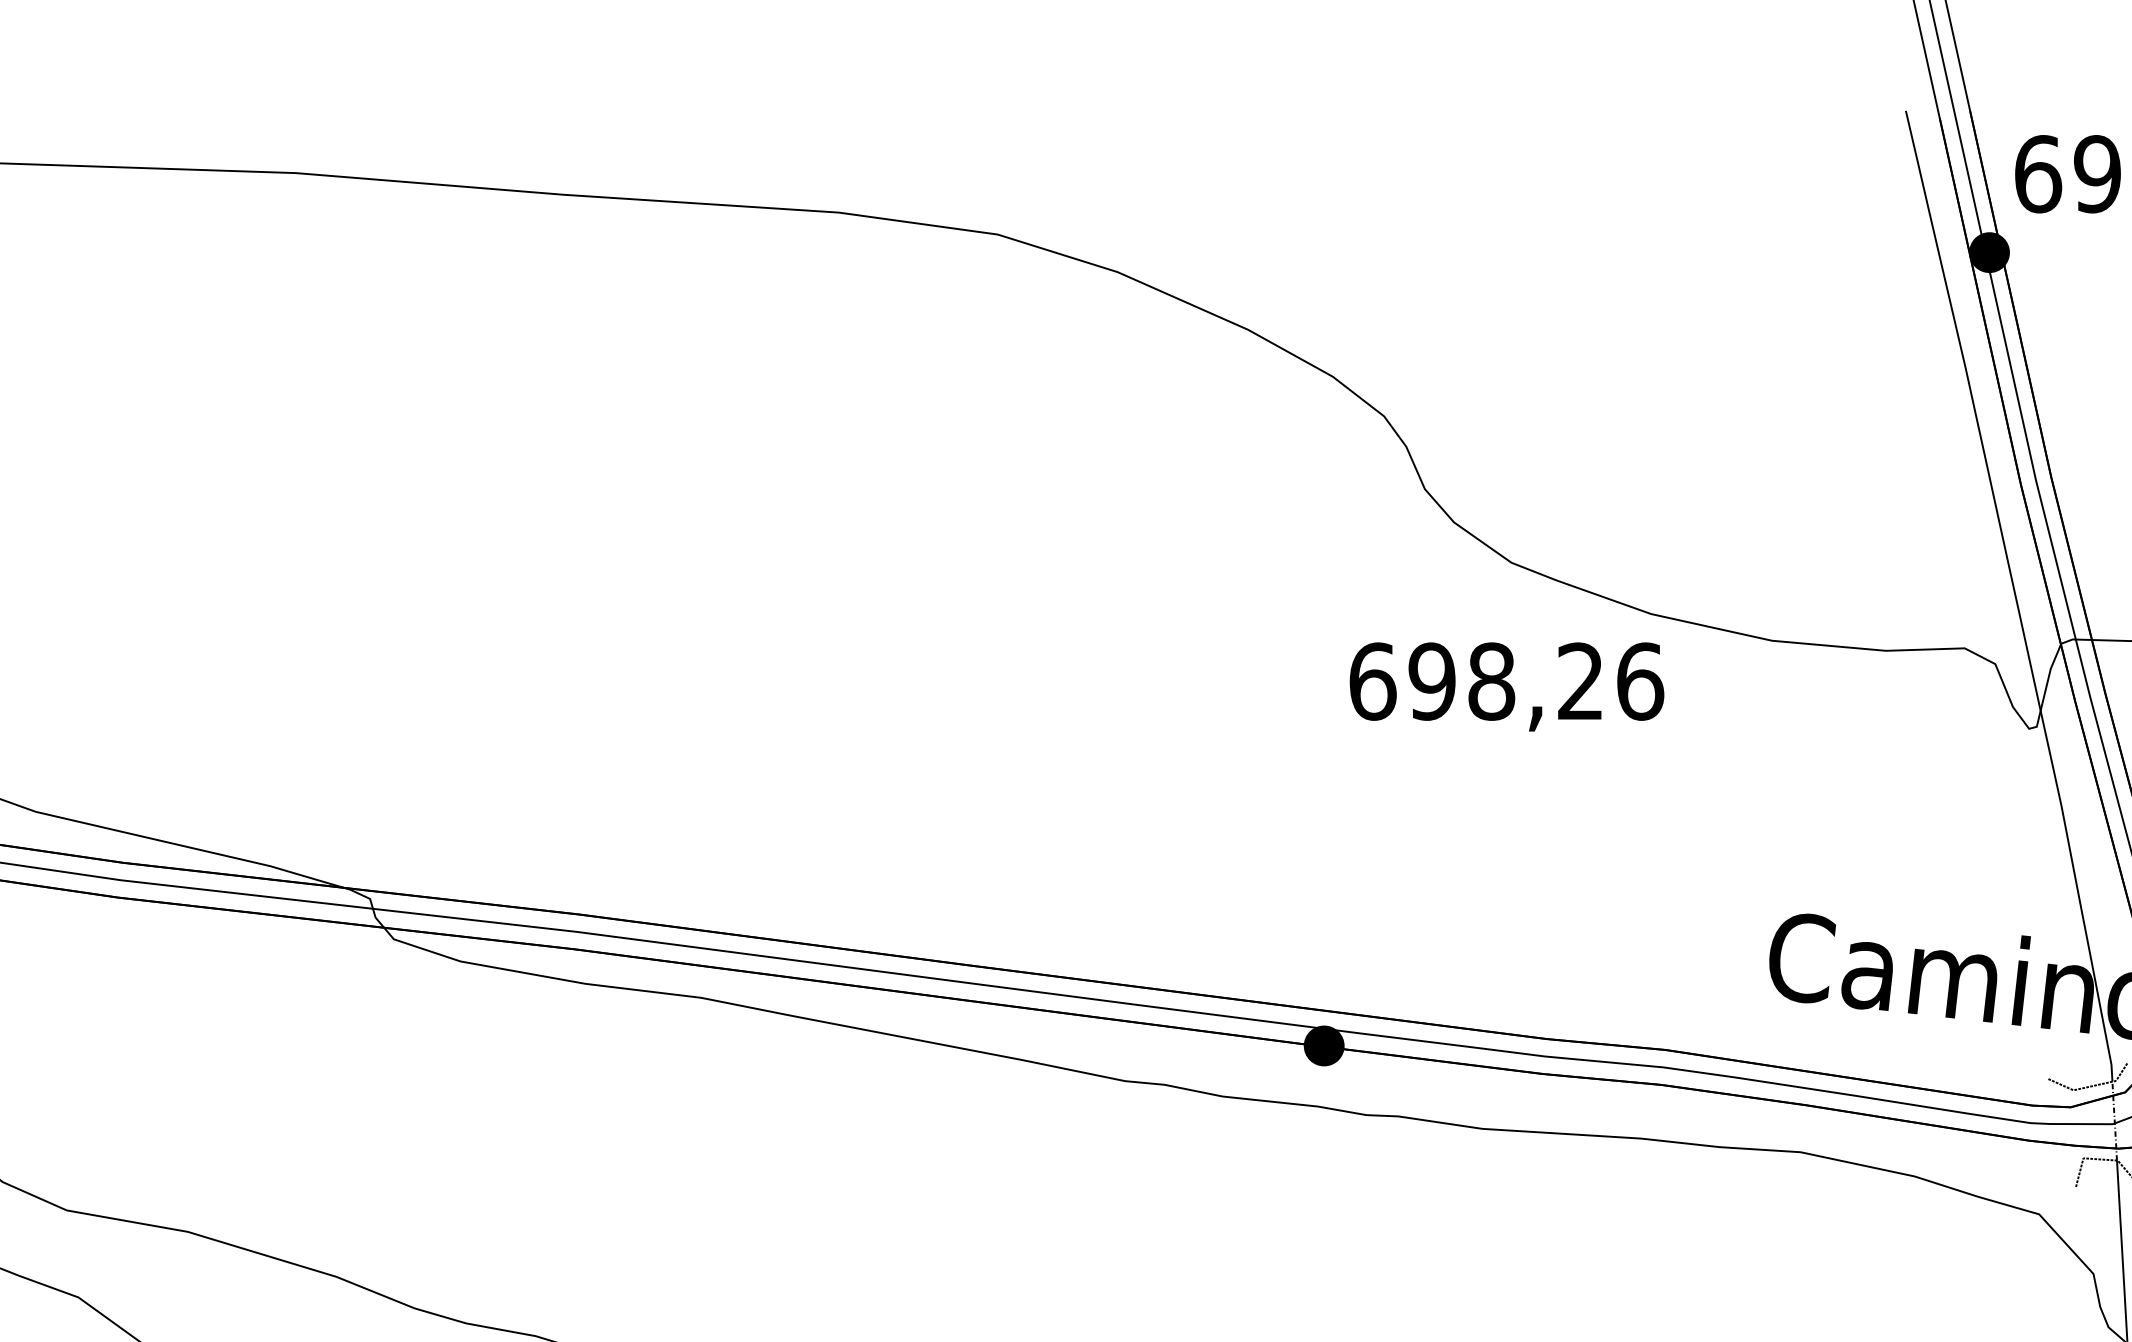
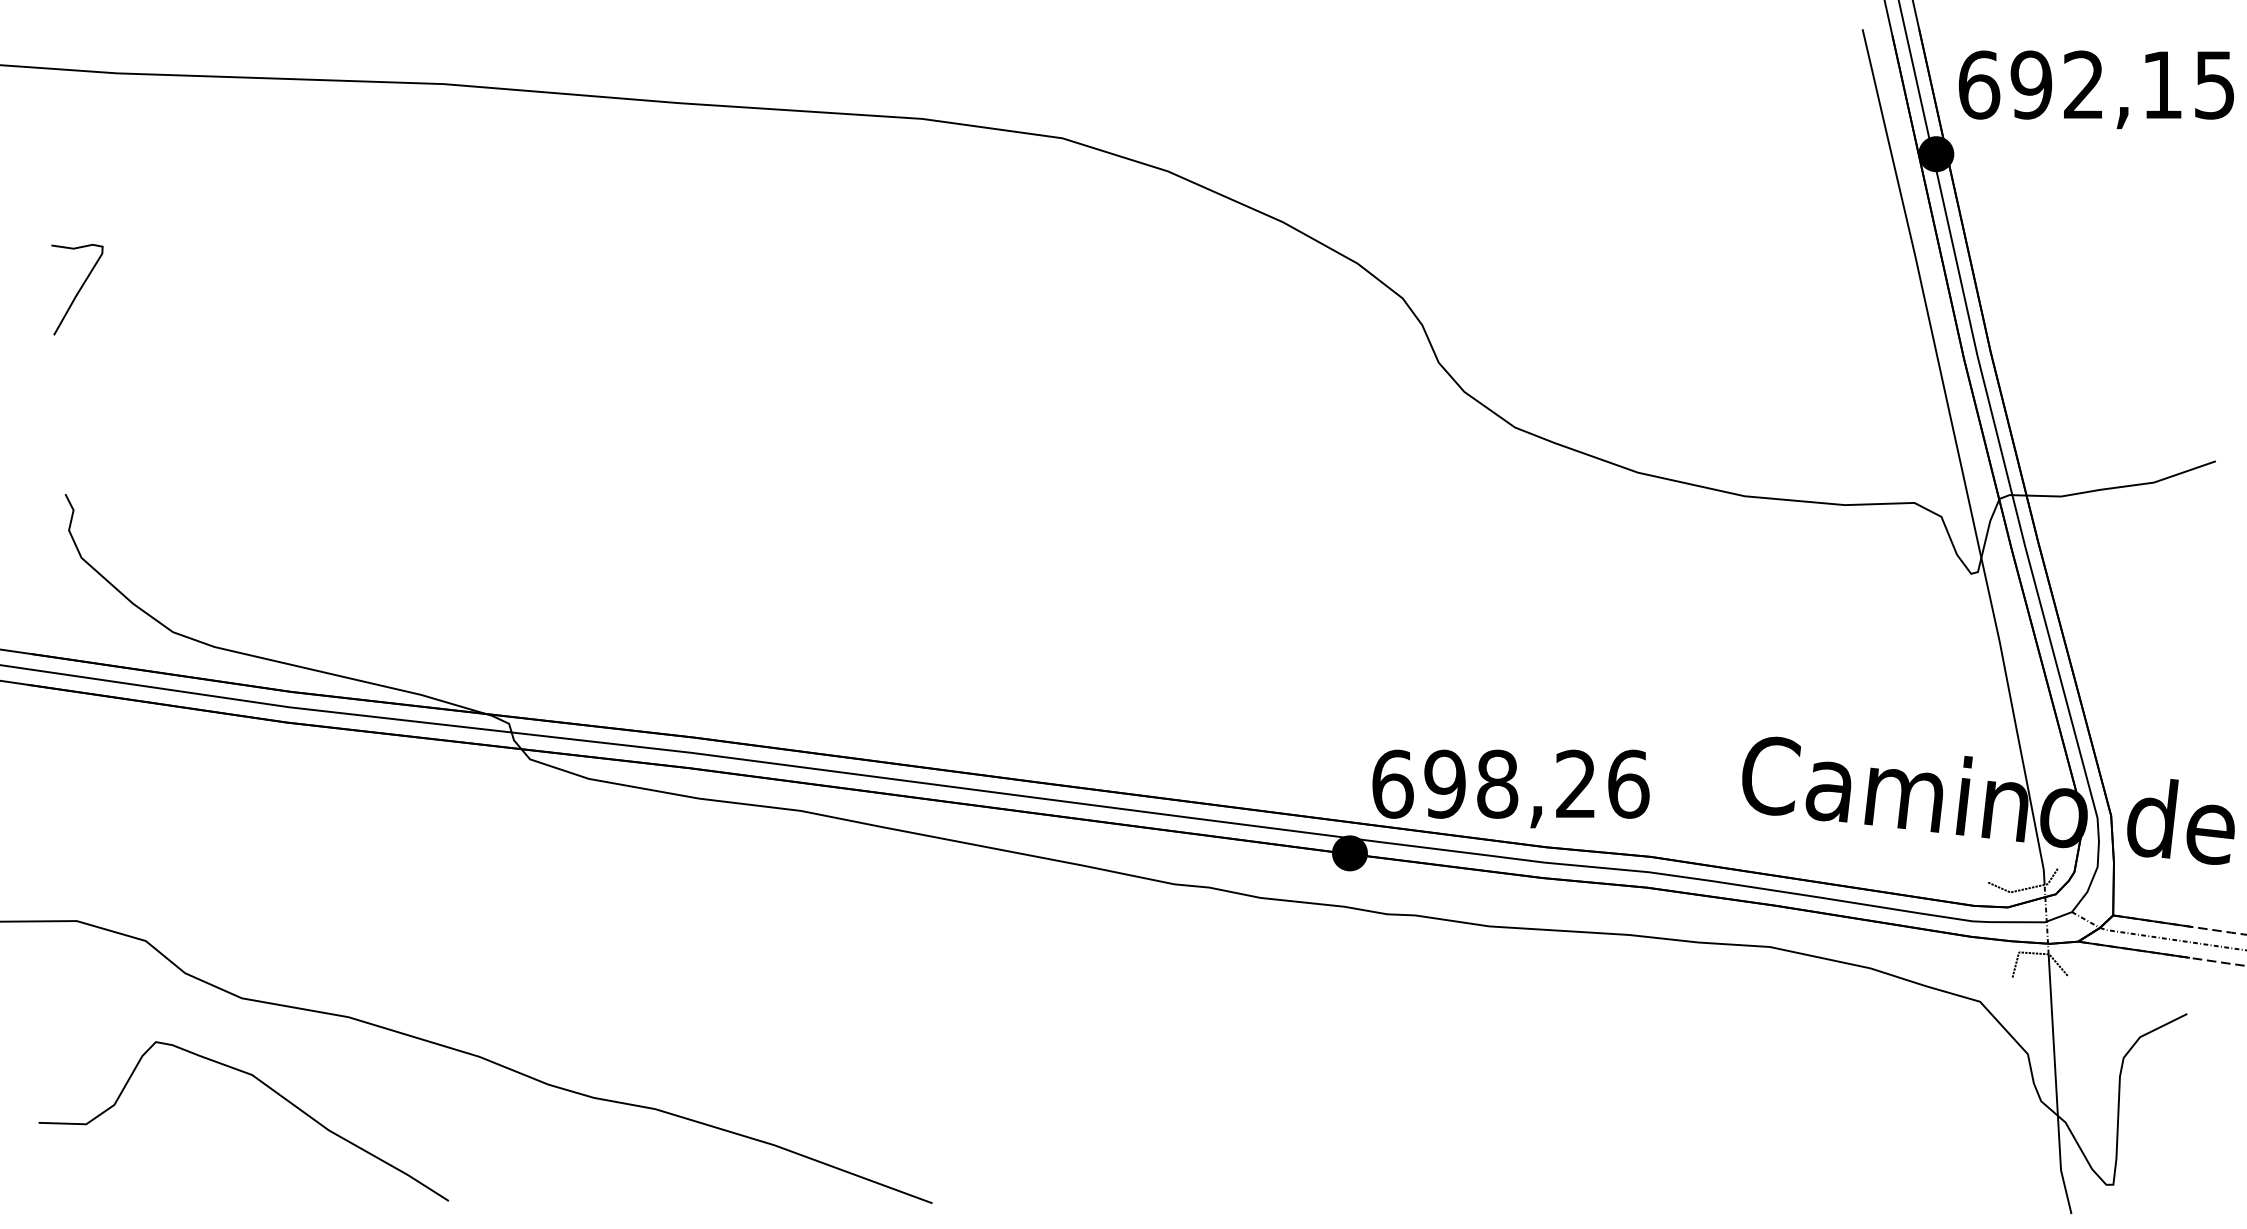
text: (1506, 686) -> (1510, 788), moved

